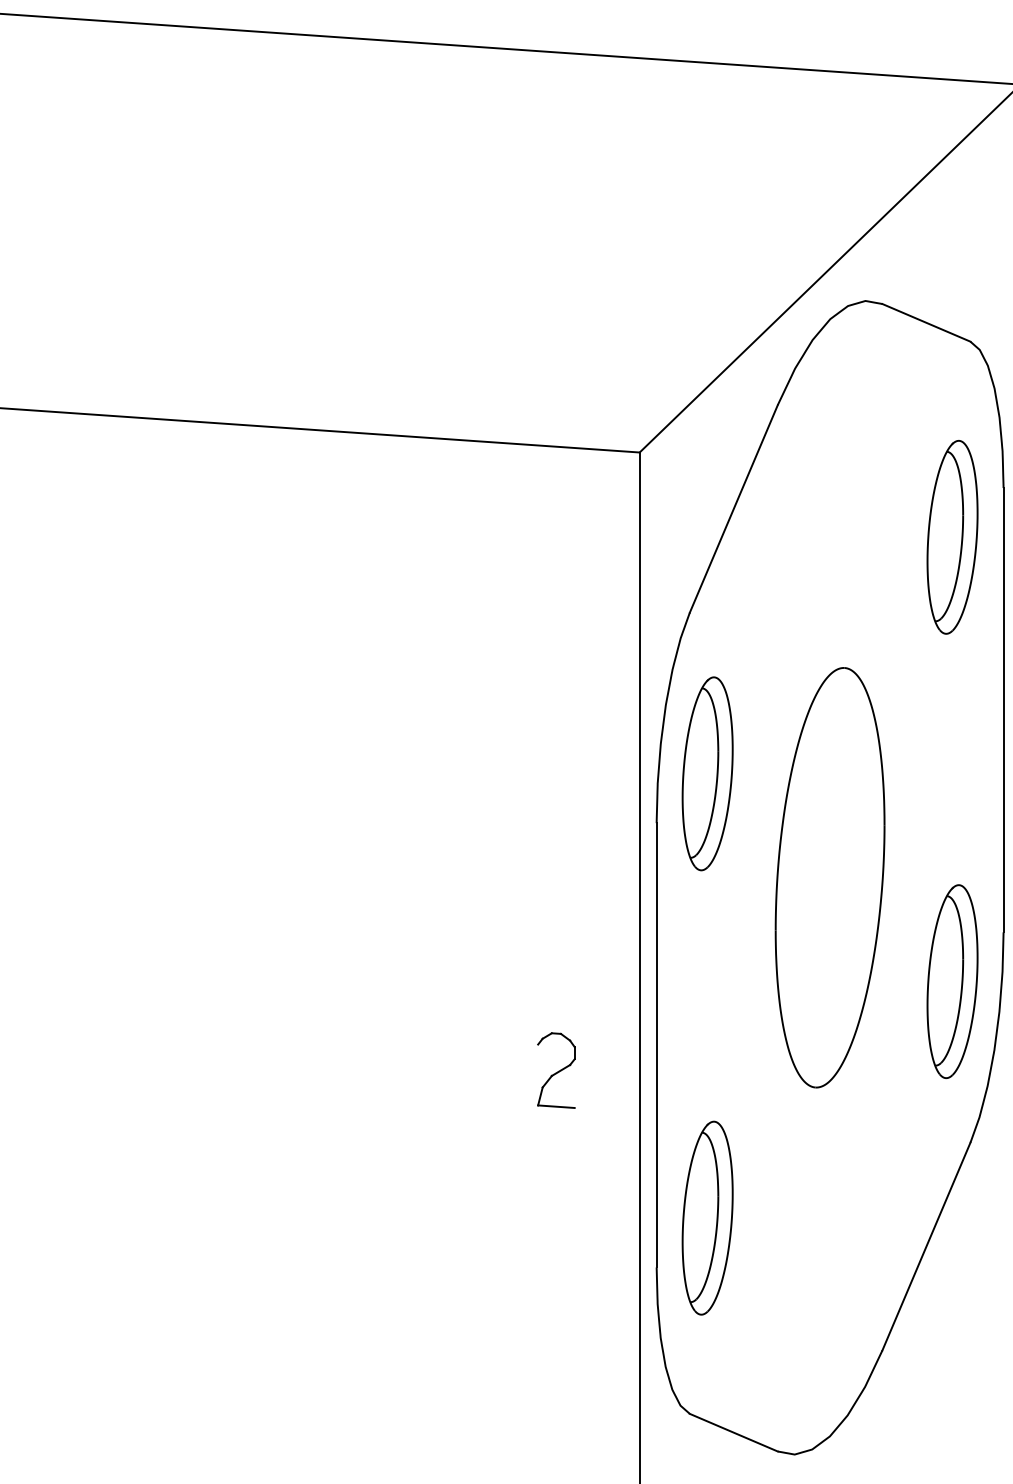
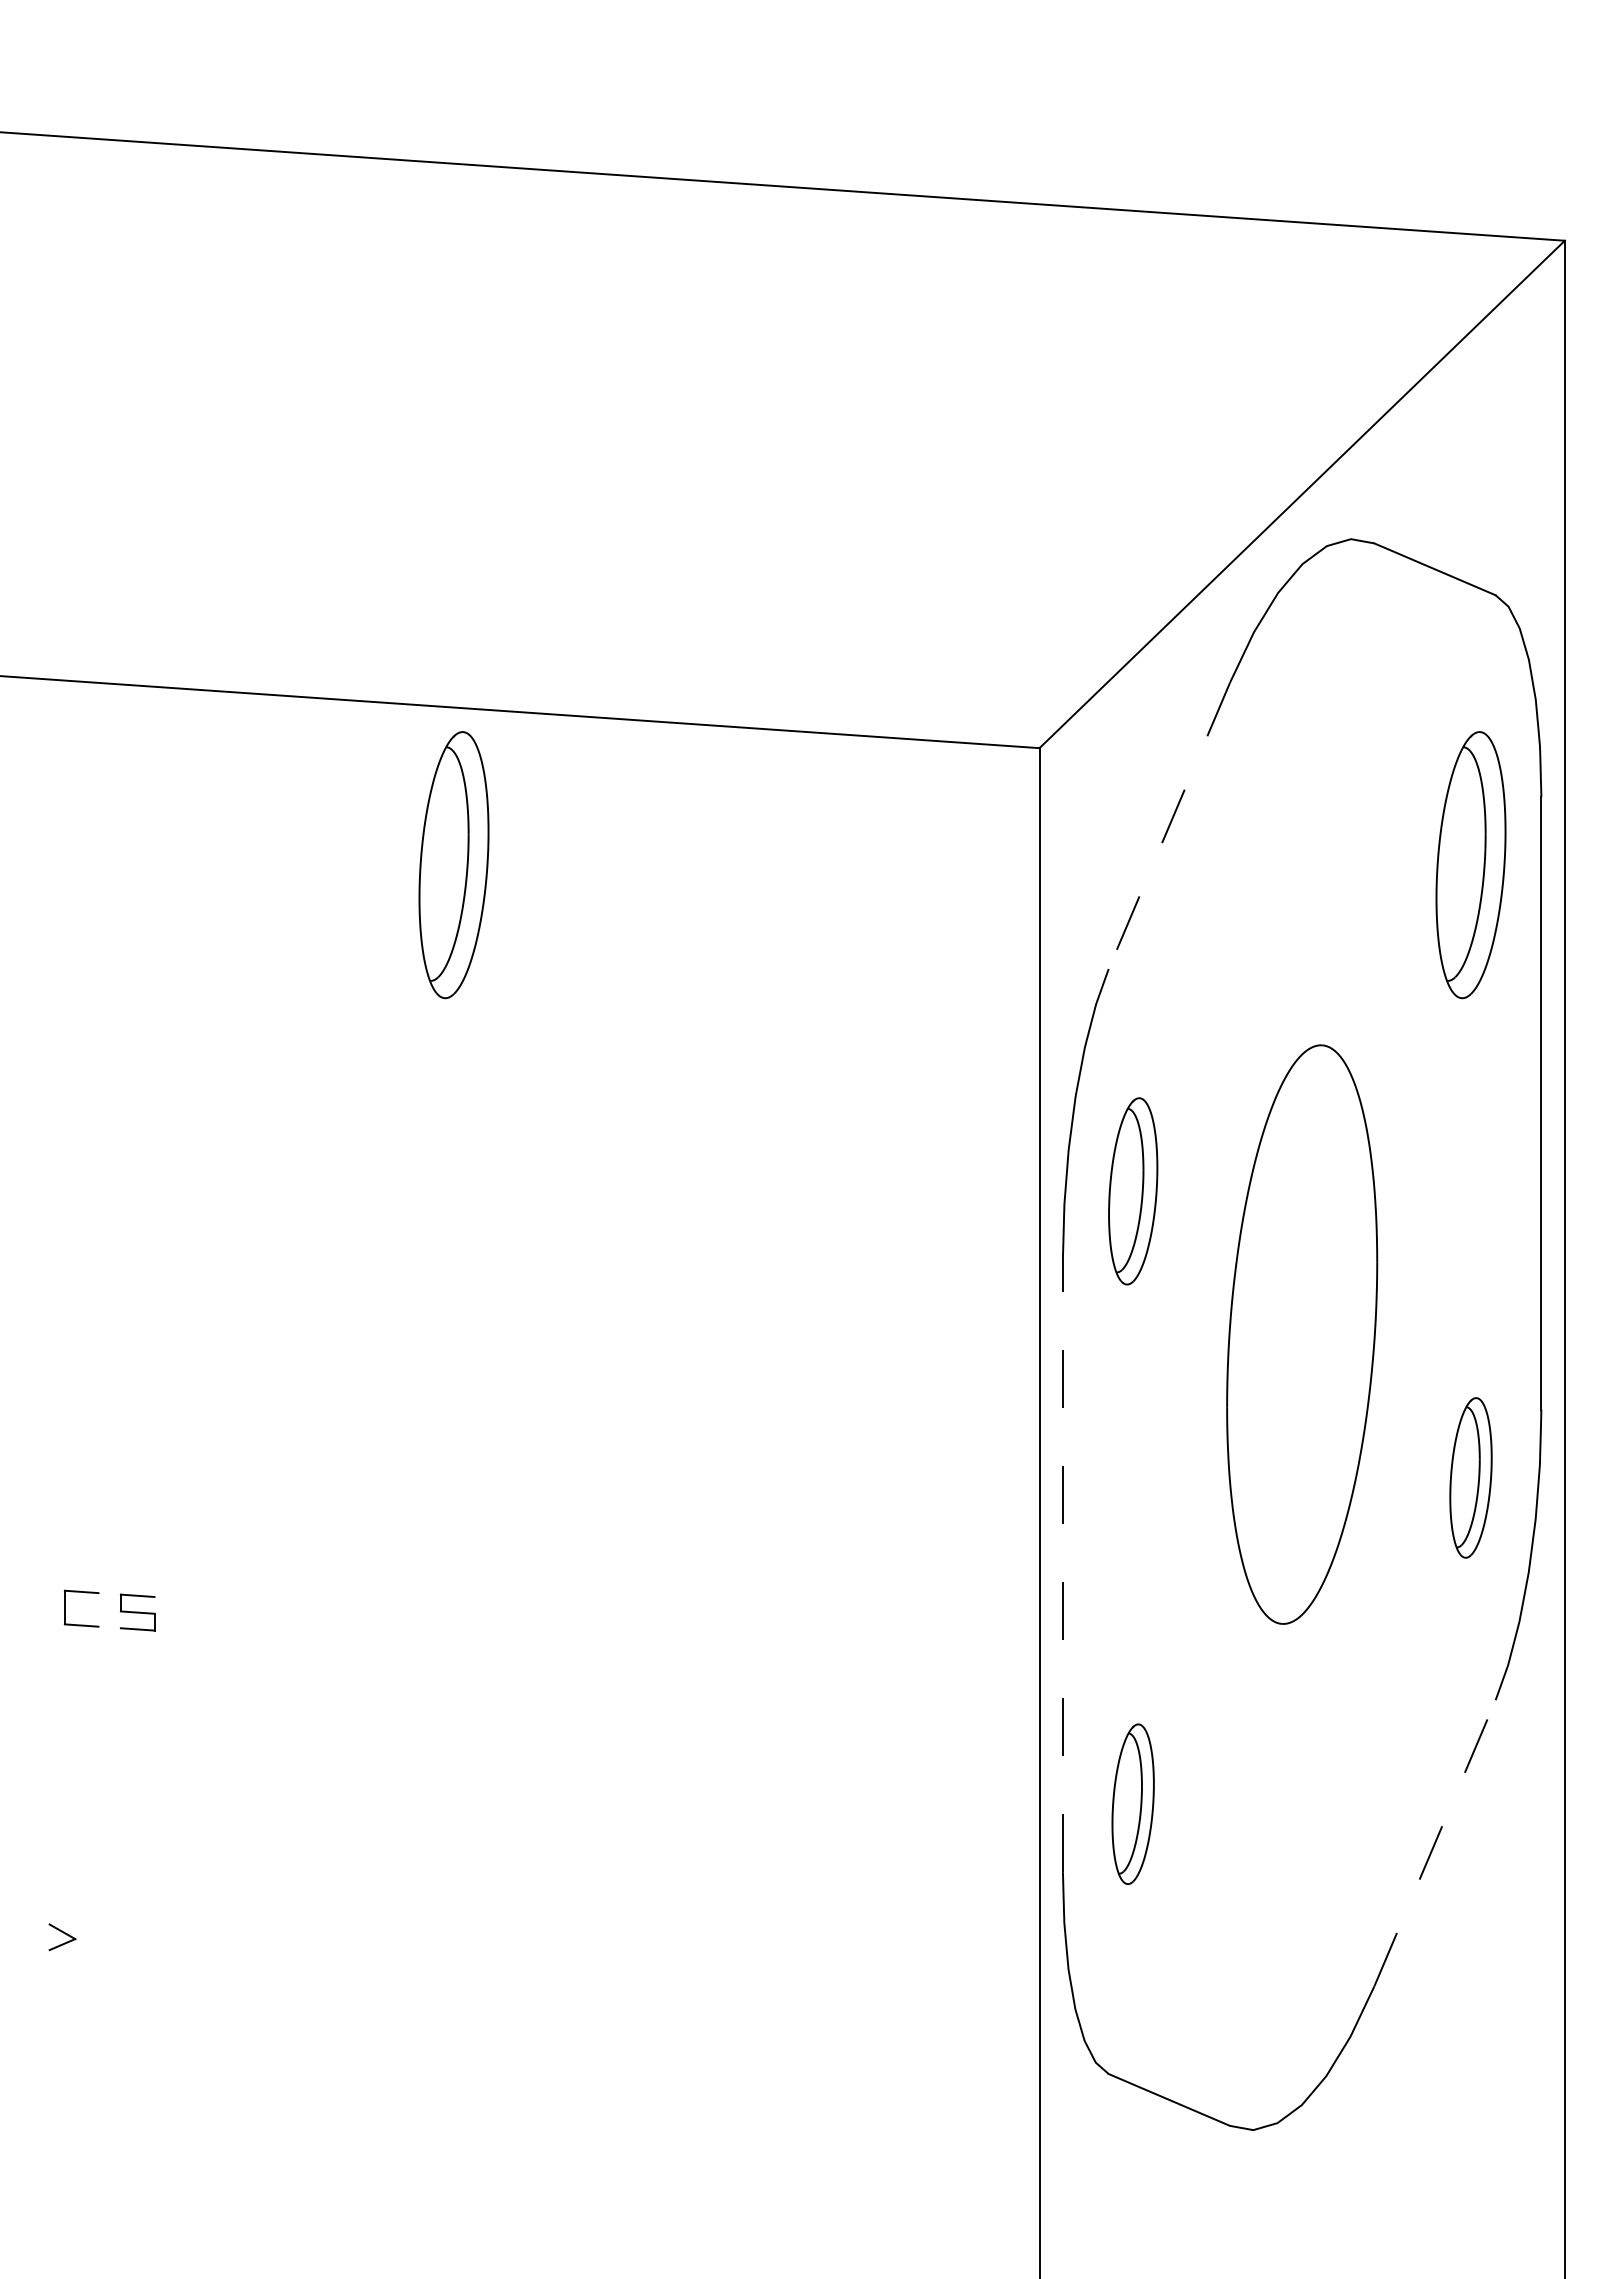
line: (733, 509) -> (1169, 826), solid -> dashed
part: (214, 537) -> (453, 865), added
part: (707, 773) -> (1132, 1191), size x0.7
part: (952, 981) -> (1470, 1477), size x0.6
line: (656, 1045) -> (1062, 1565), solid -> dashed
part: (556, 1070) -> (924, 1600), removed
part: (707, 1218) -> (1132, 1804), size x0.6
line: (926, 1246) -> (1435, 1842), solid -> dashed

